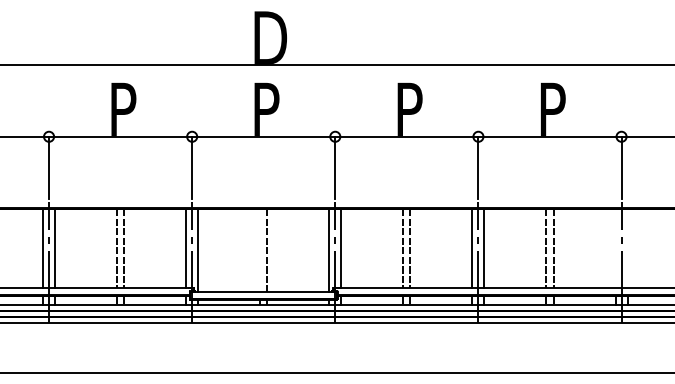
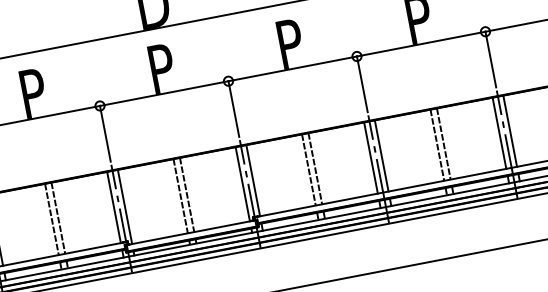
line: (615, 248) -> (499, 133), added
line: (627, 248) -> (510, 131), added
line: (260, 250) -> (181, 196), added

